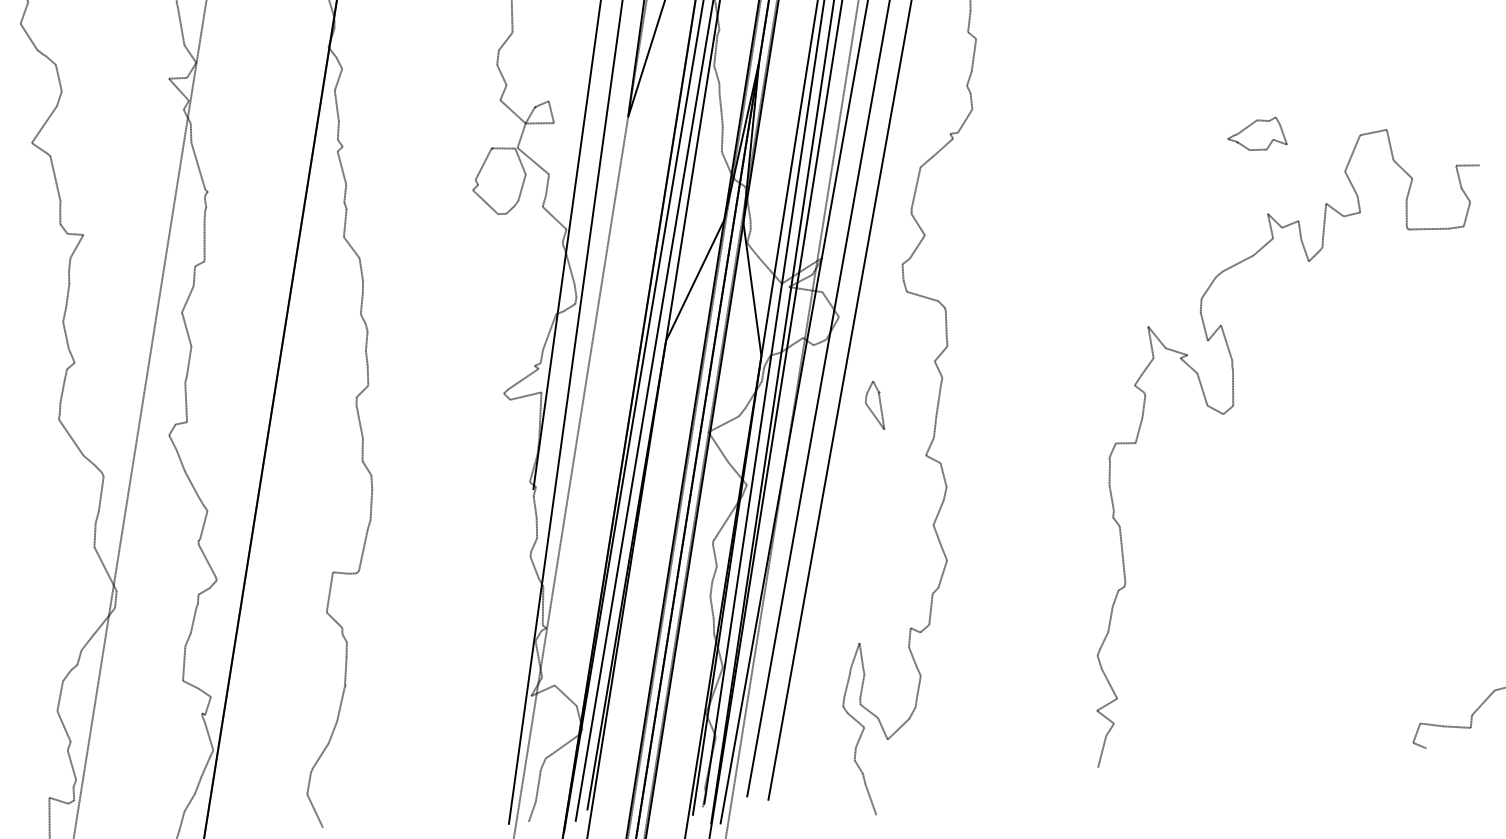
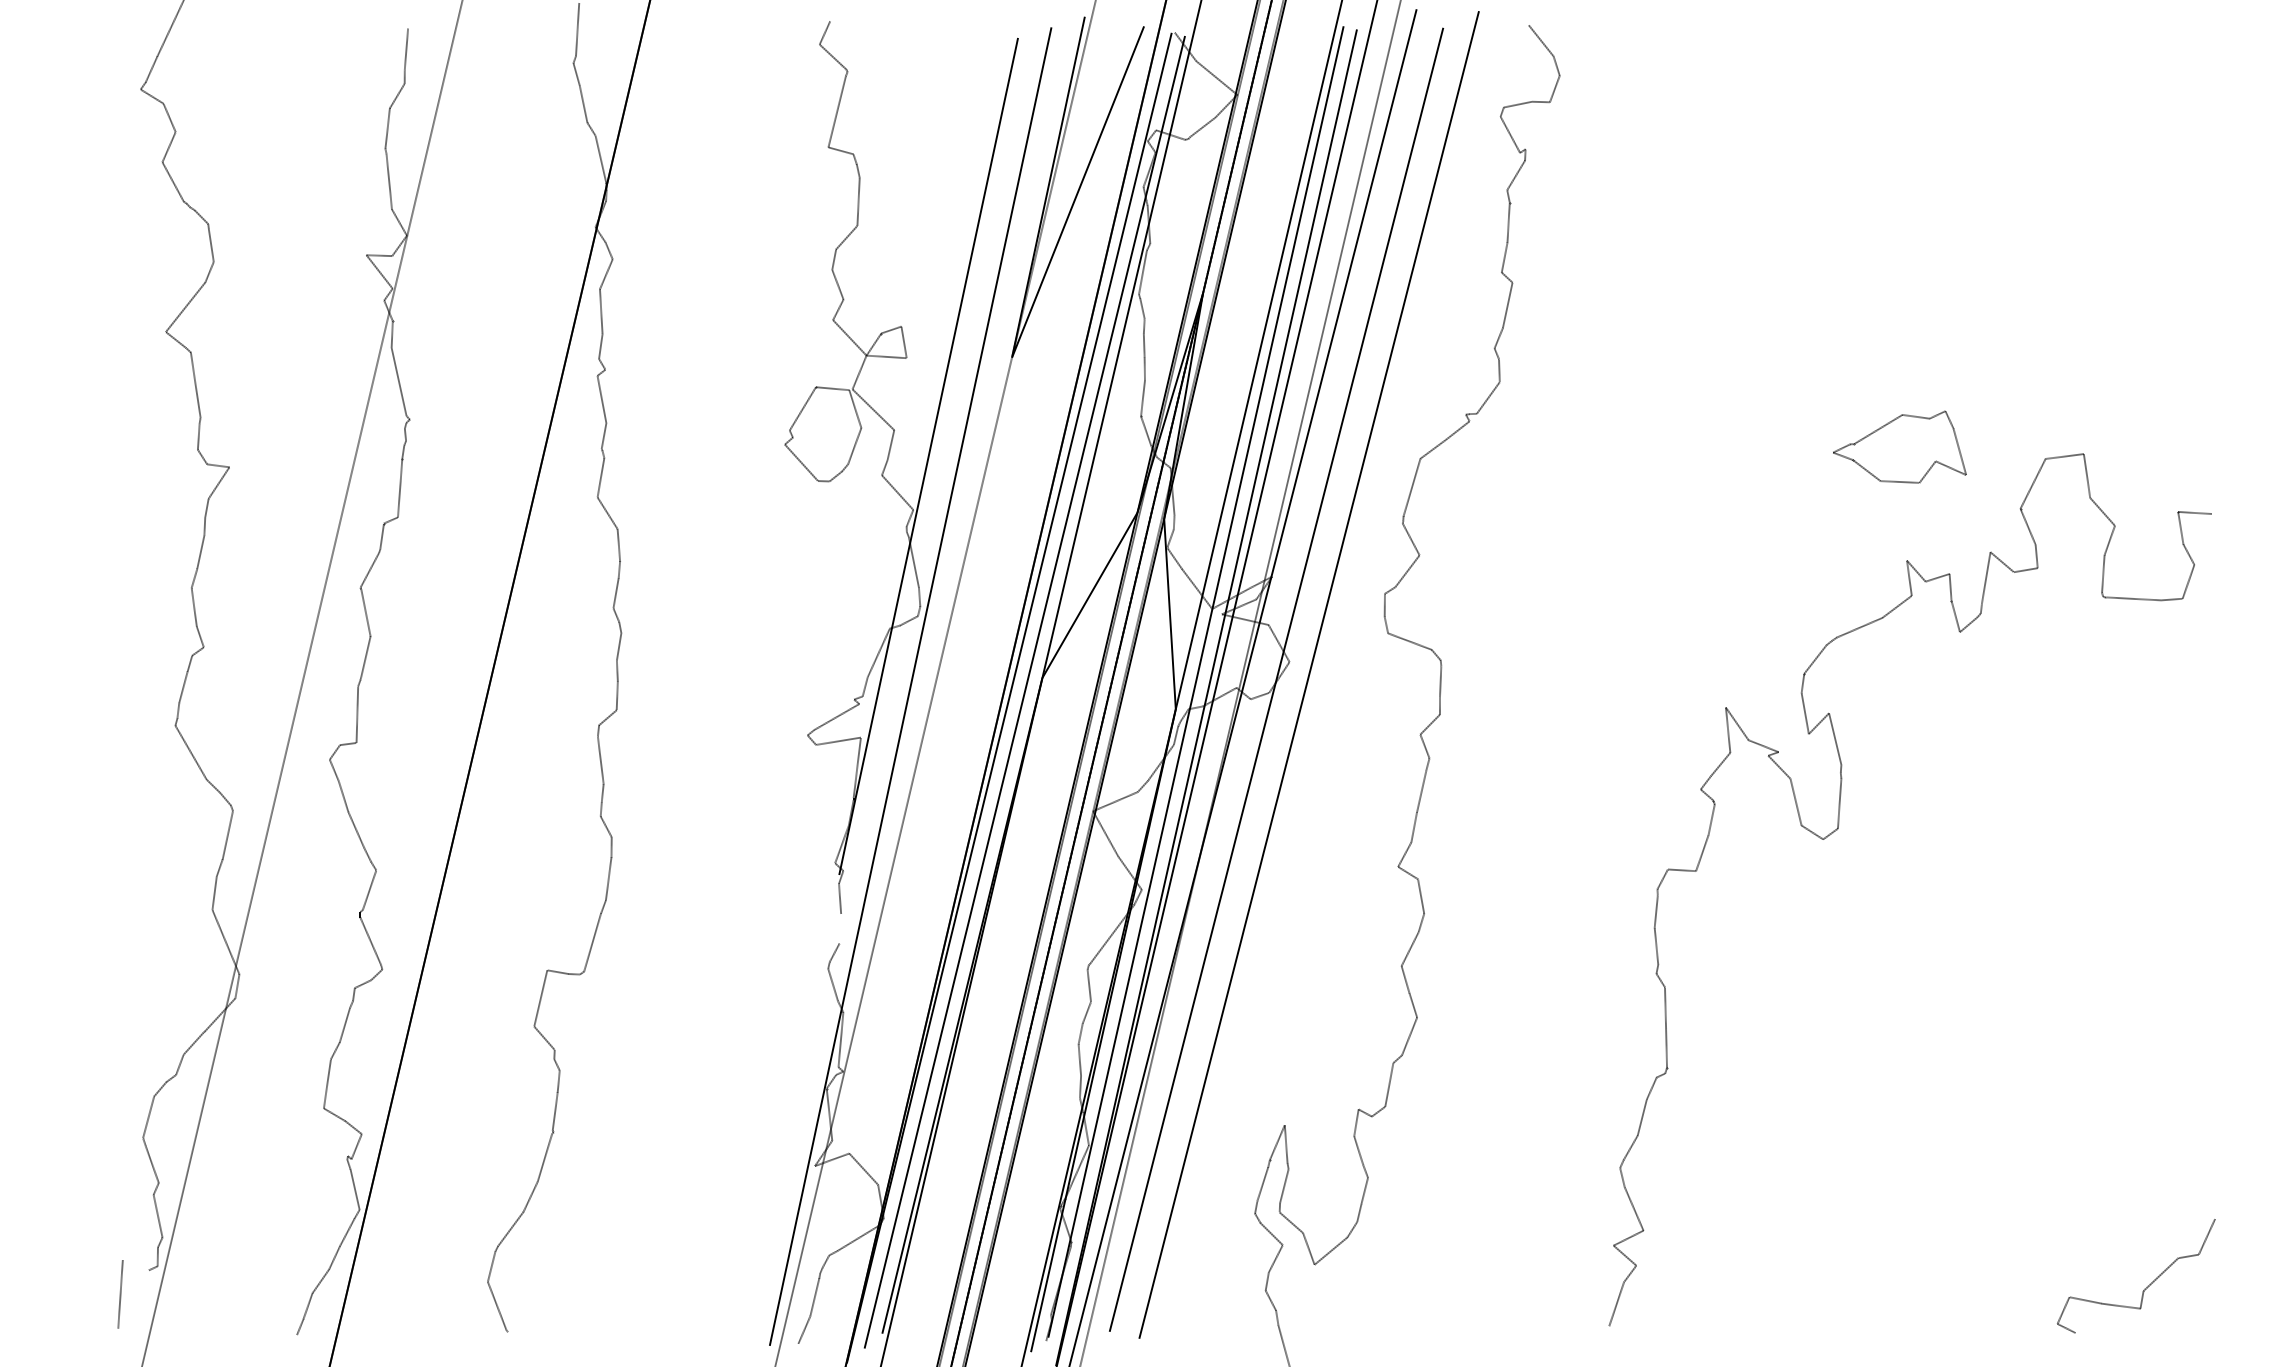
part: (1256, 134) -> (1899, 447), size x1.6
part: (873, 406) -> (1329, 791), removed
line: (536, 527) -> (840, 928), removed
line: (58, 800) -> (135, 1264), removed

